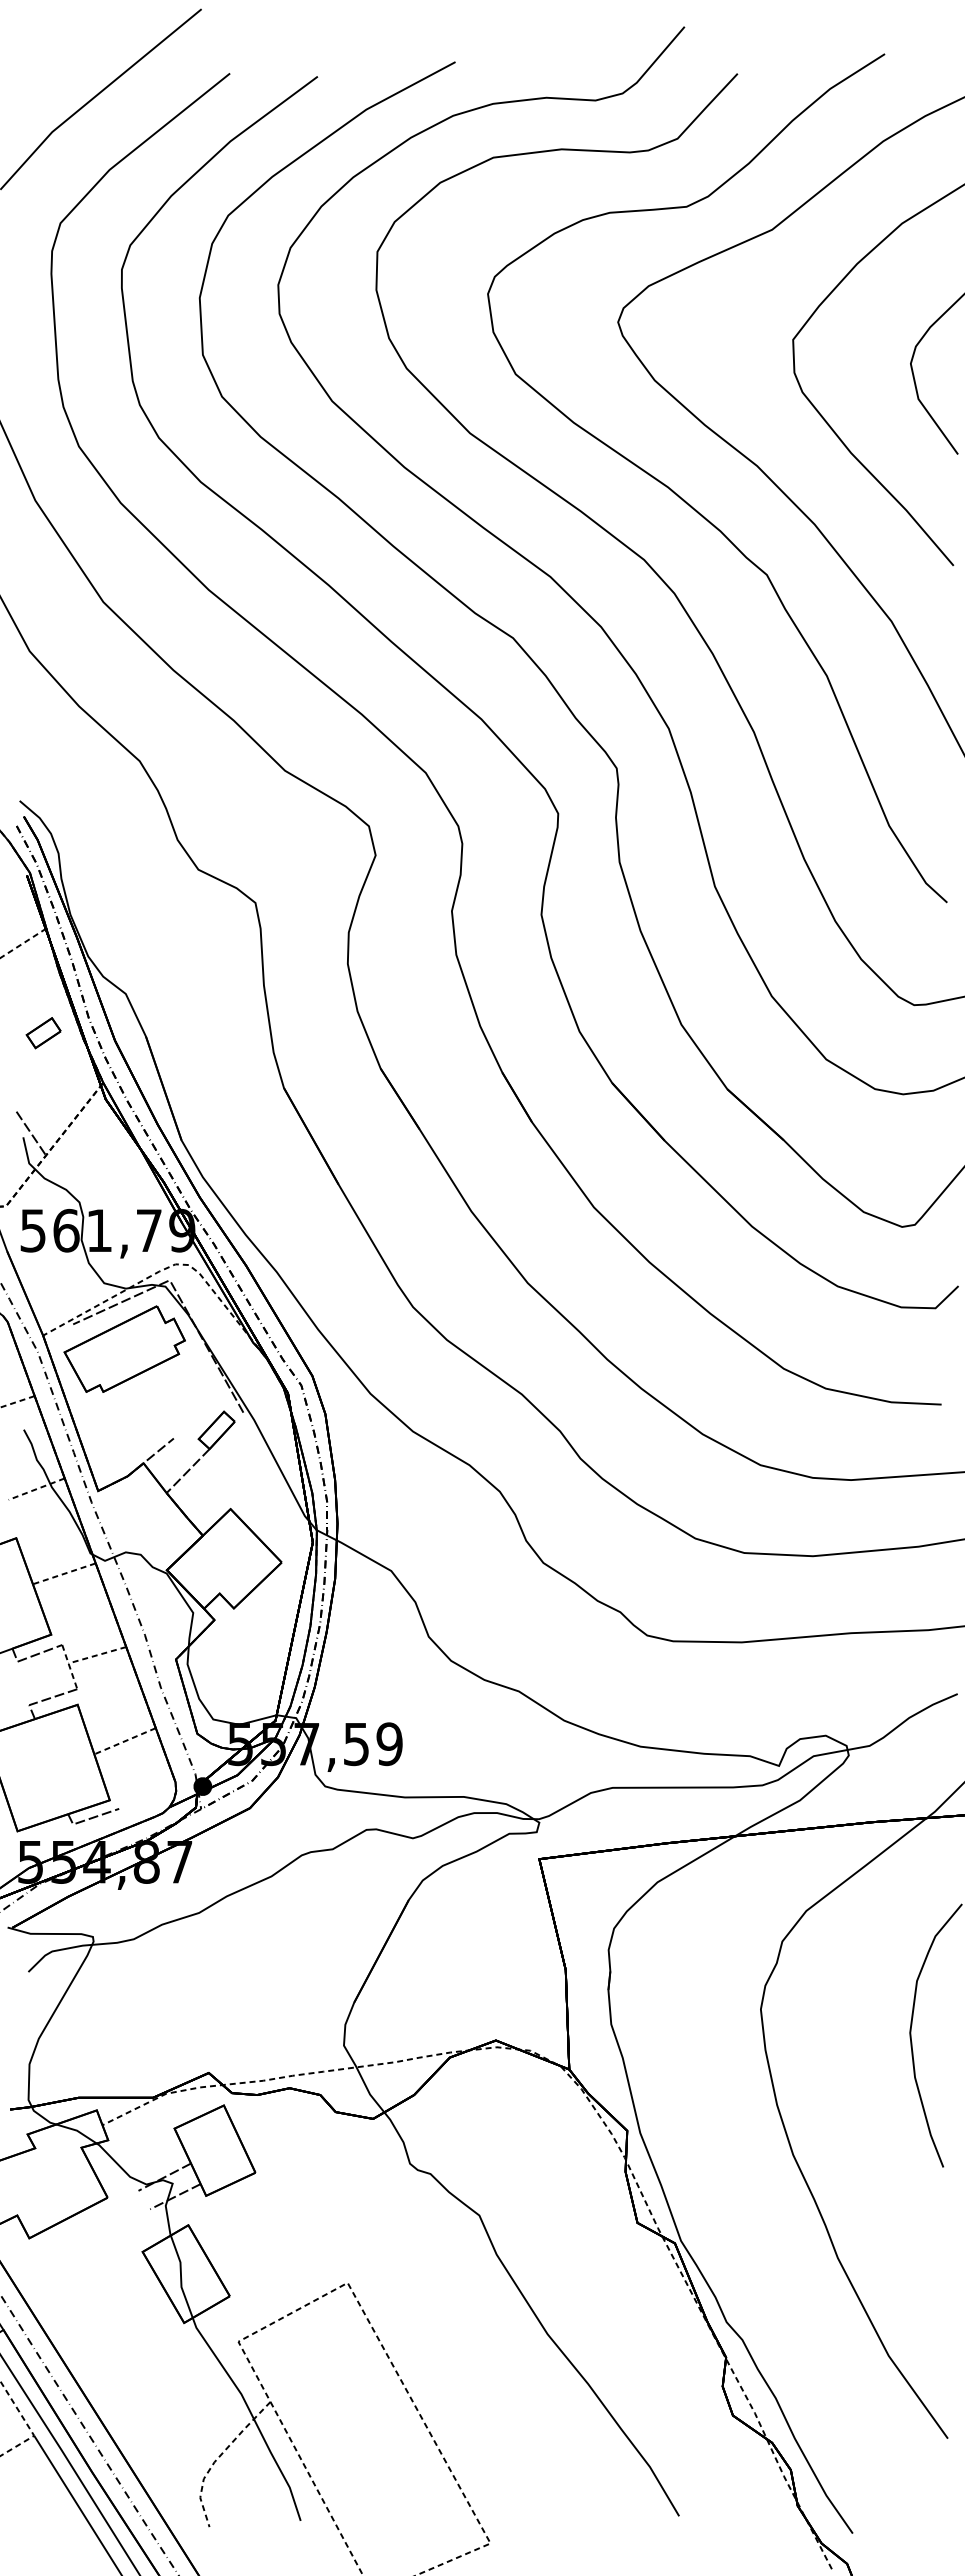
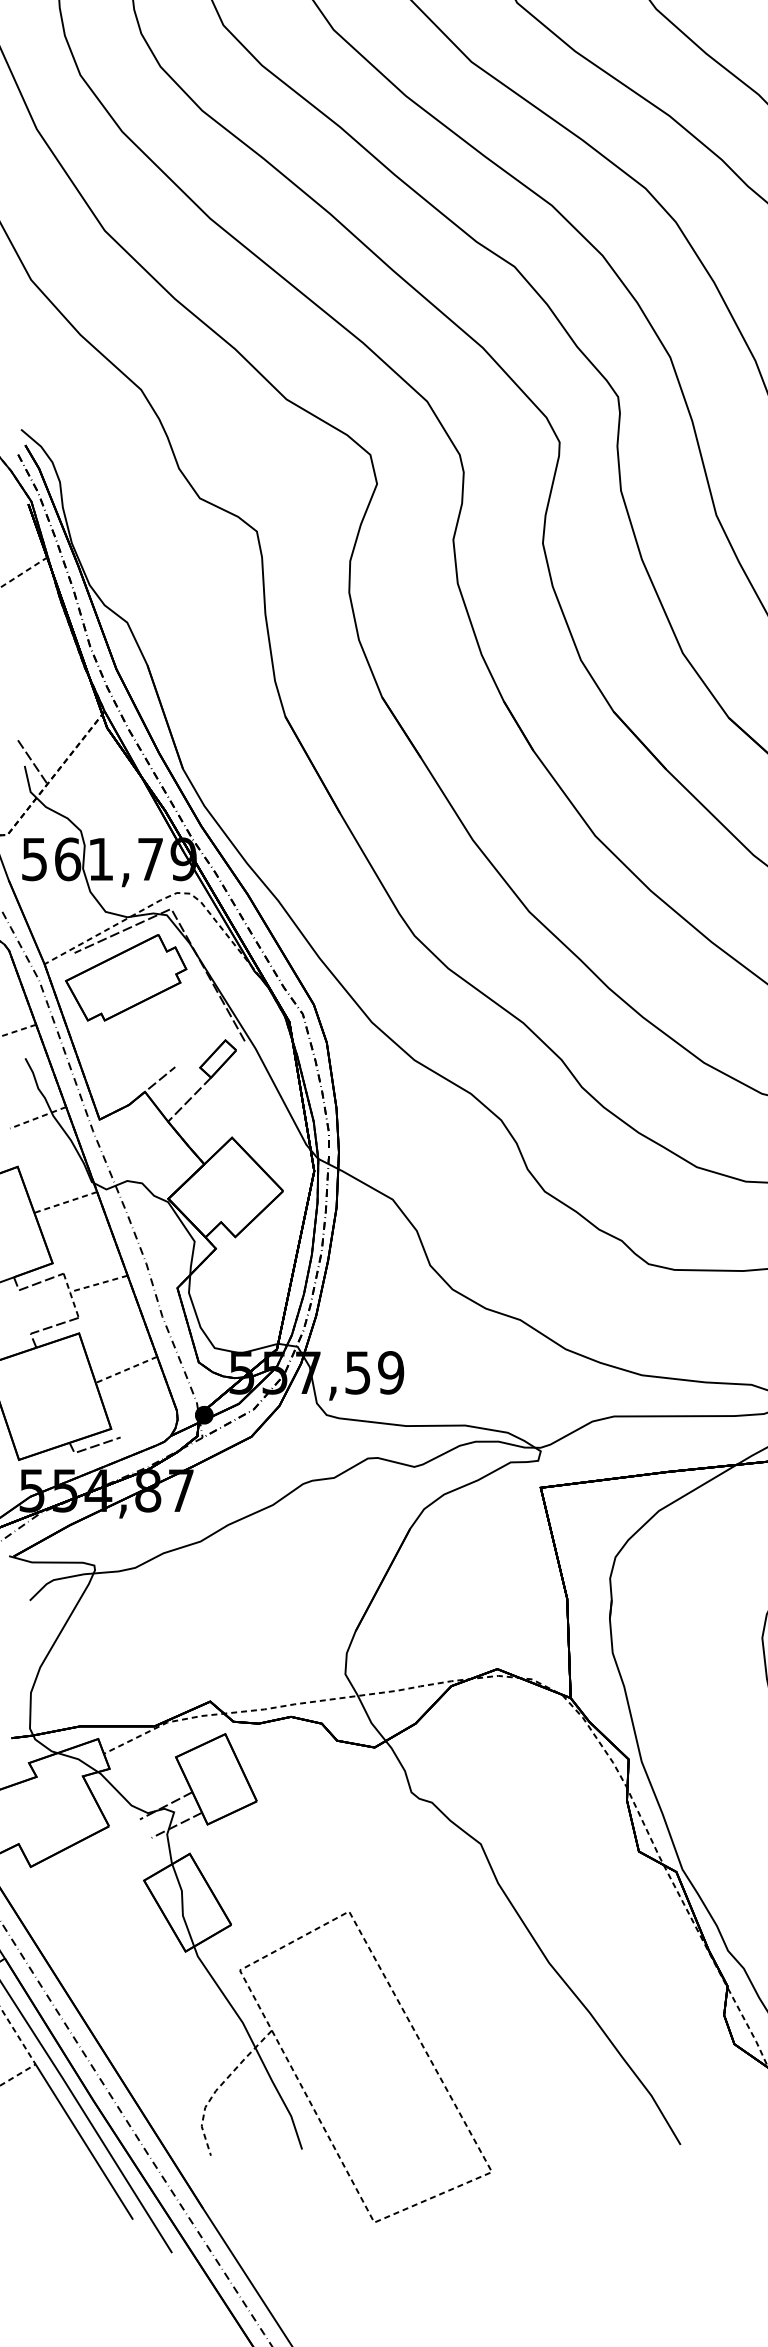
part: (43, 1033) -> (44, 662), removed

